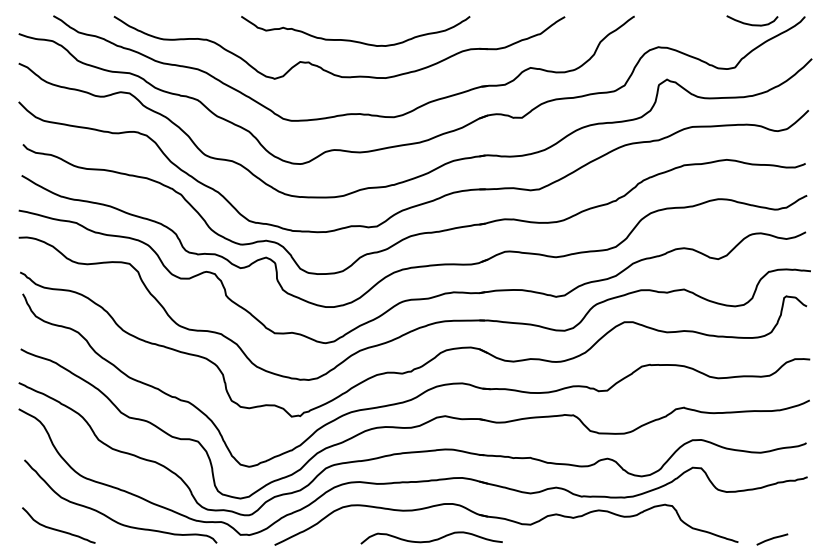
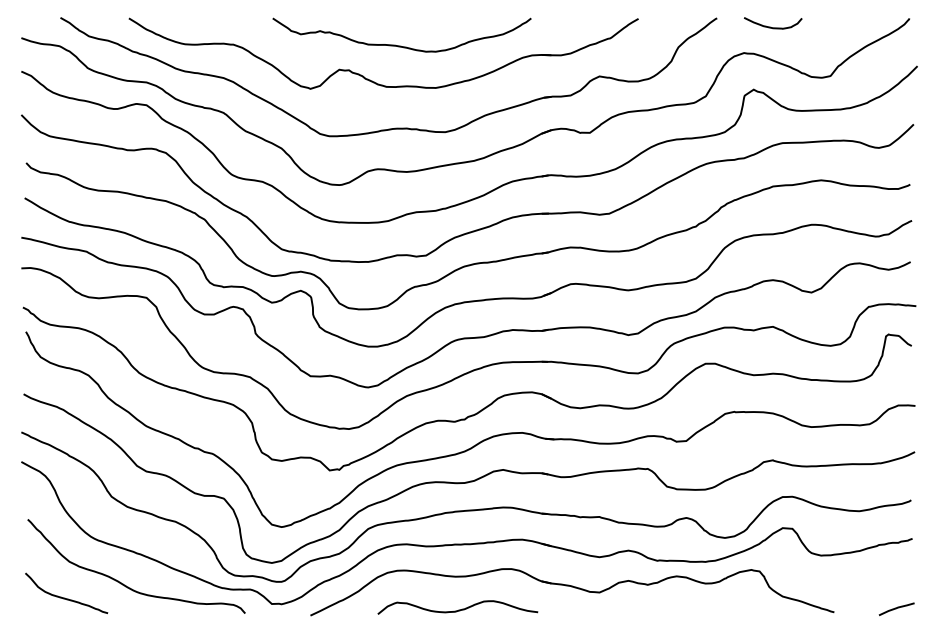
curve: (752, 24) -> (773, 27), moved
curve: (432, 539) -> (458, 609), moved
curve: (772, 539) -> (896, 609), moved

